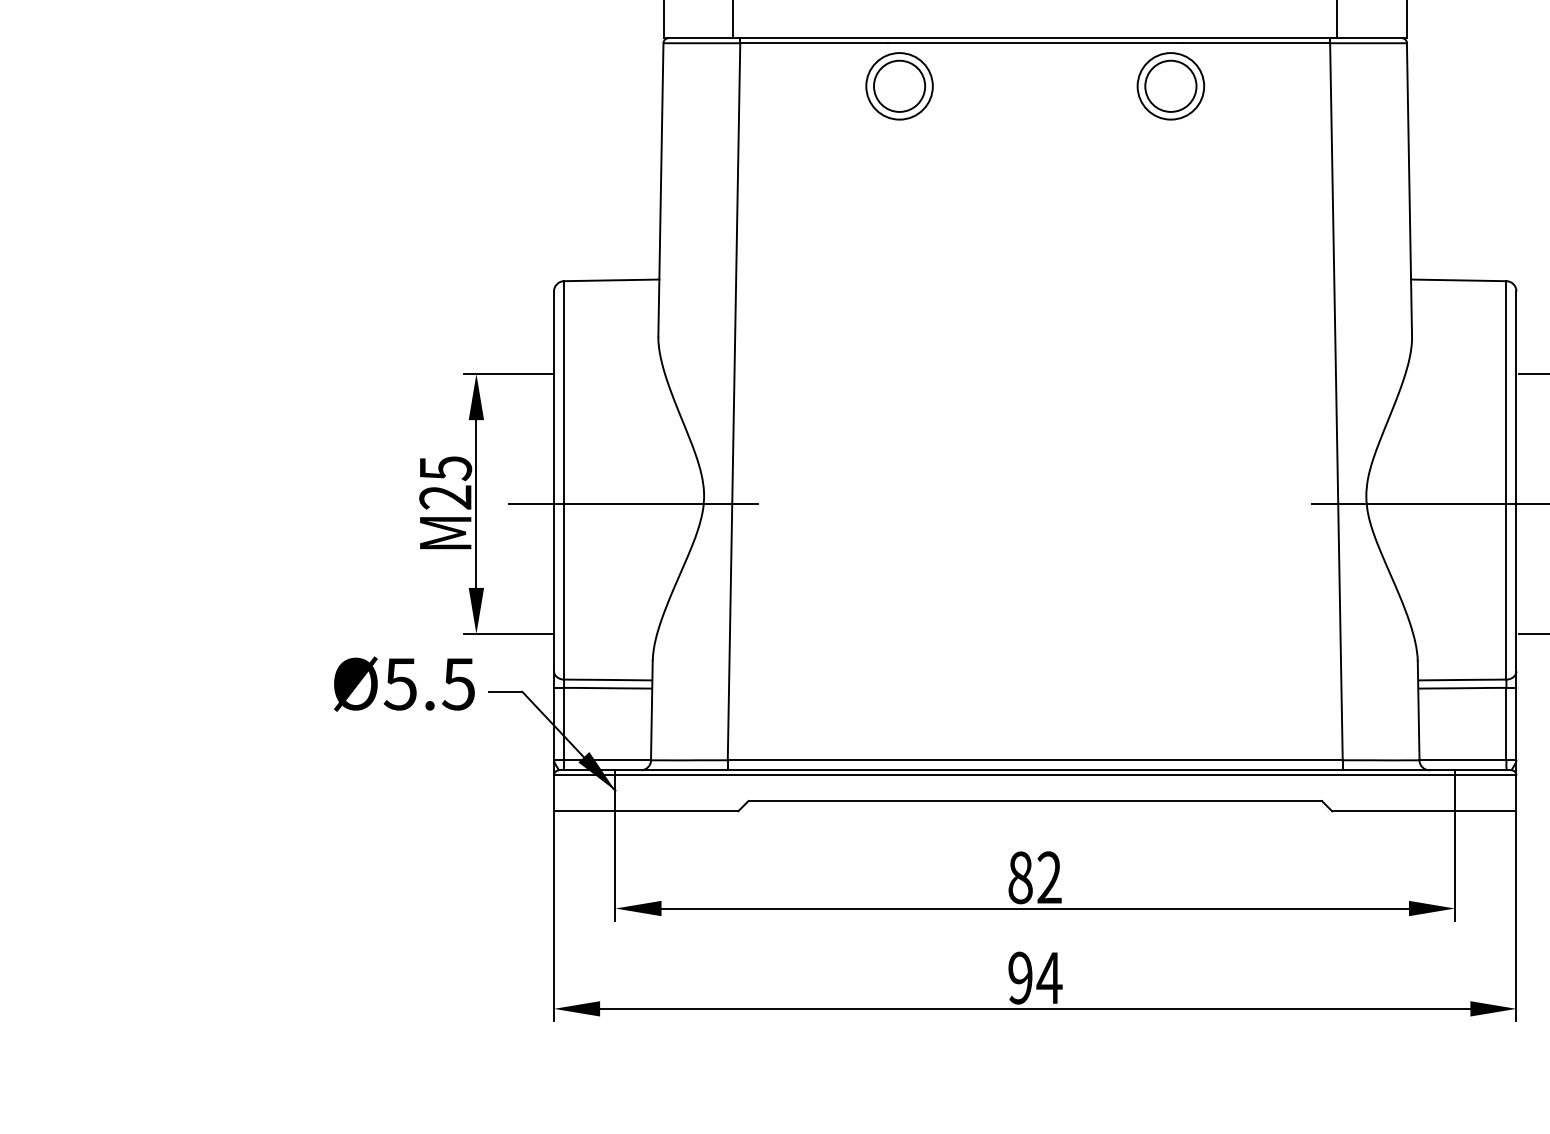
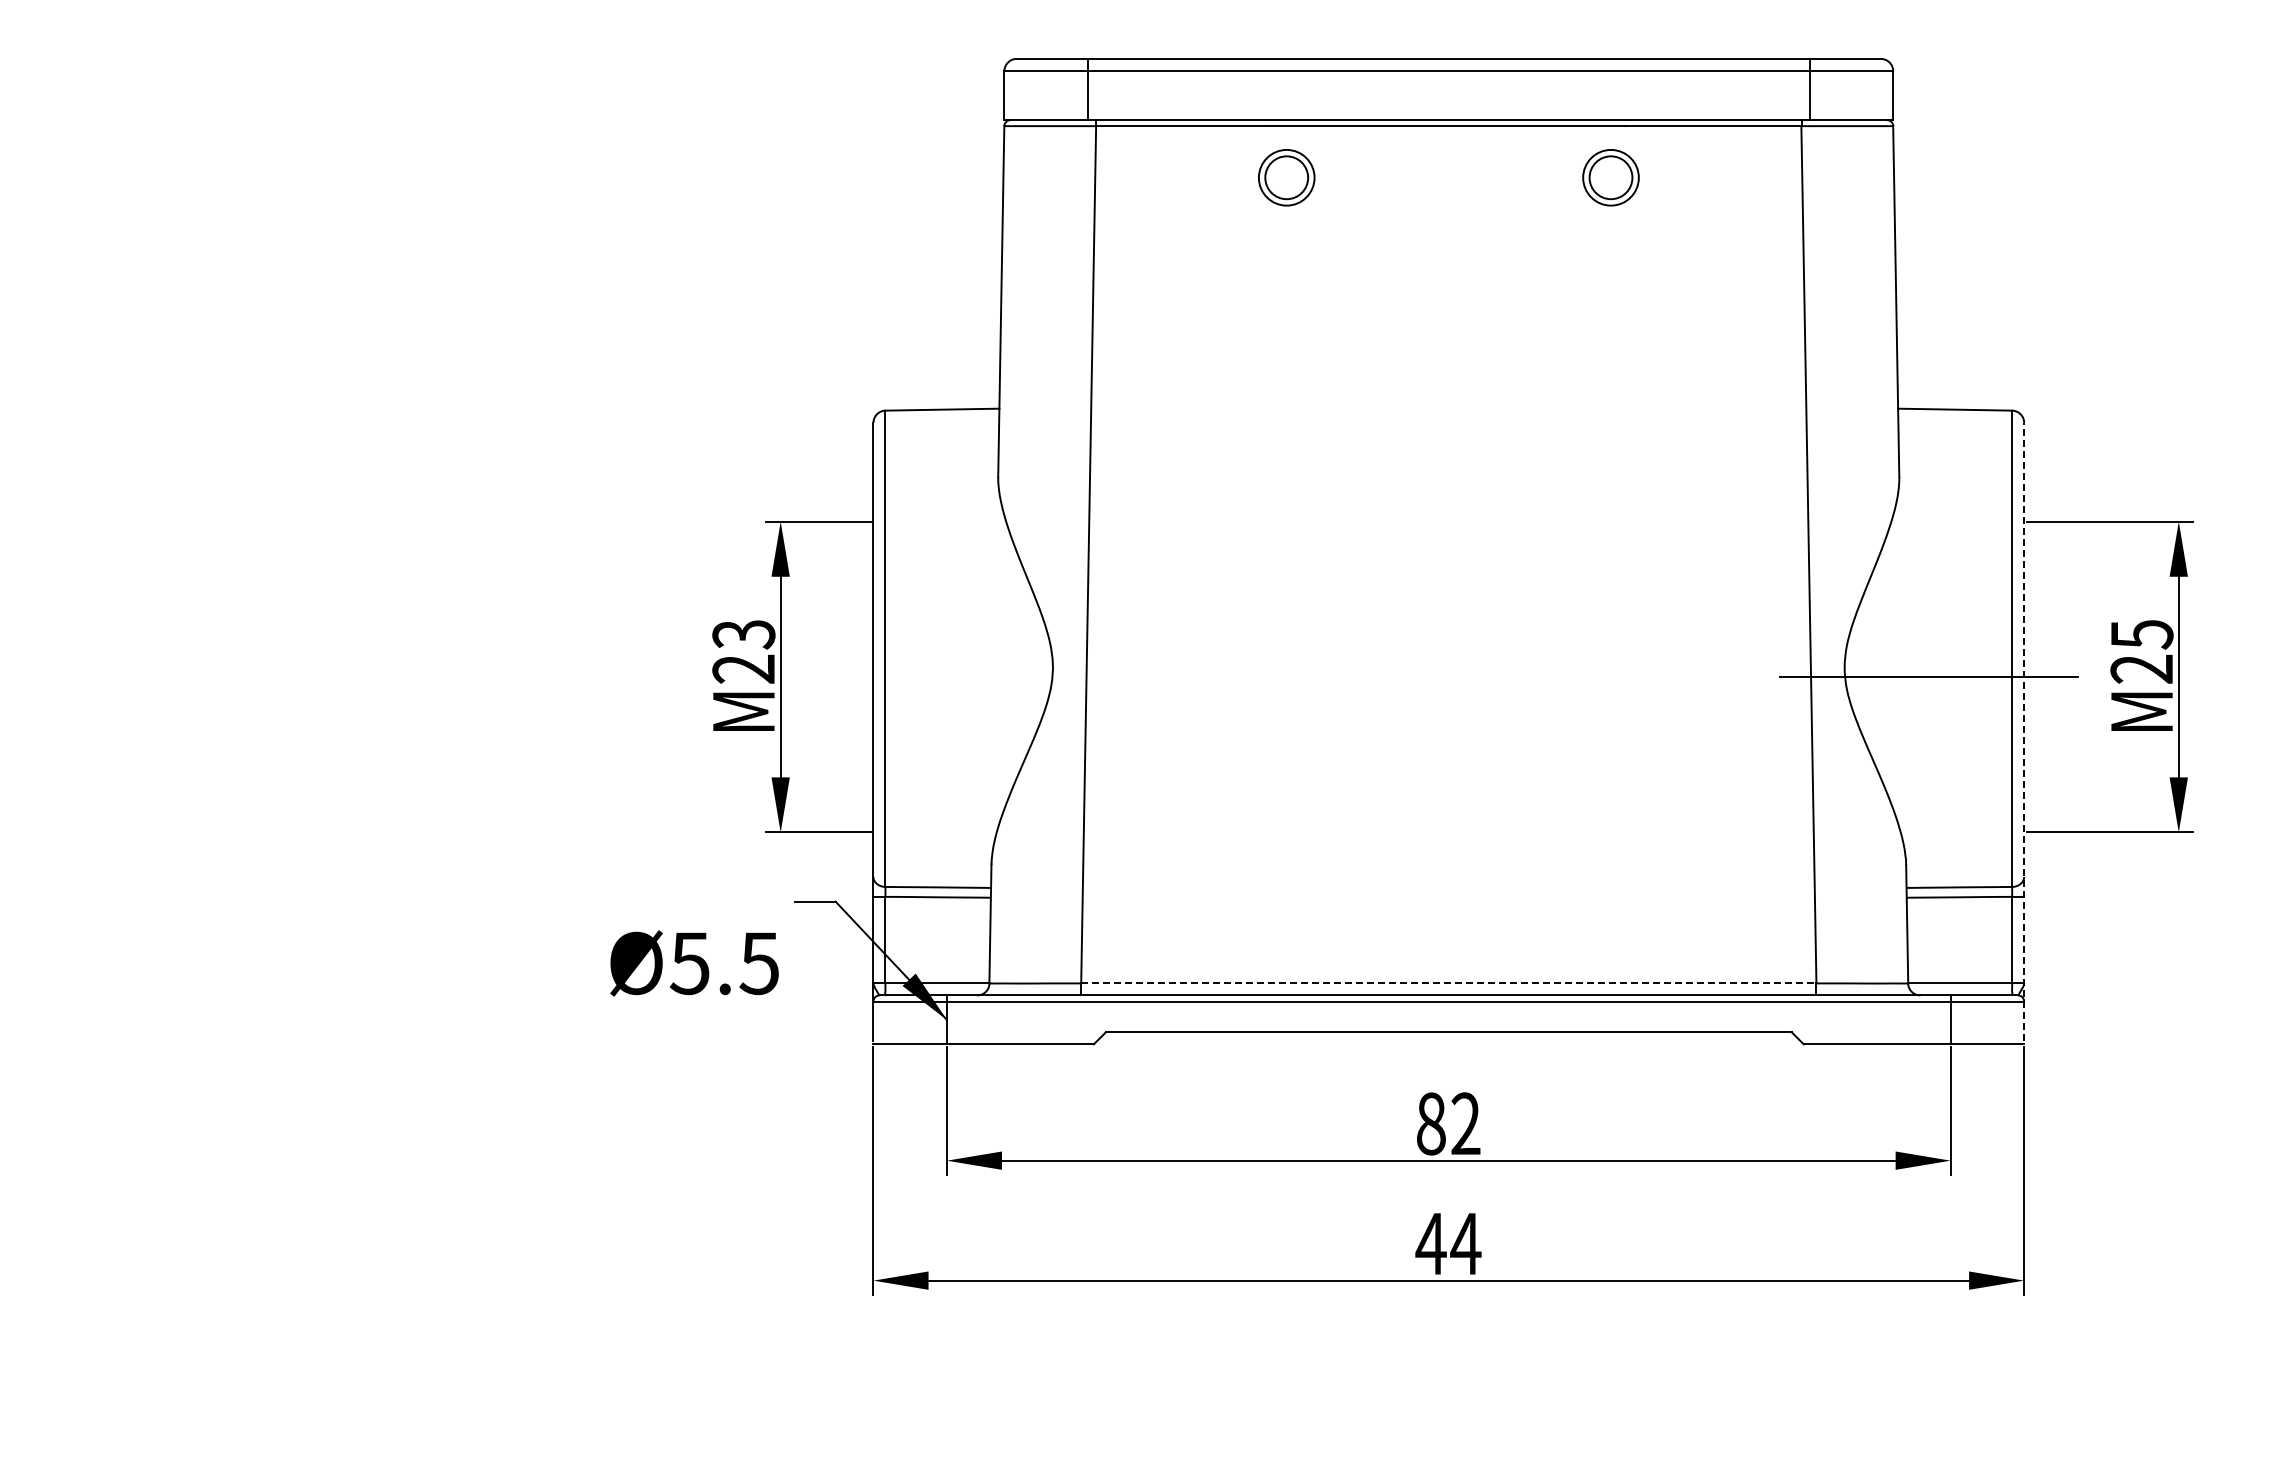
part: (899, 86) -> (1286, 177), size x0.7
part: (1170, 86) -> (1610, 177), size x0.7
text: (445, 468) -> (743, 634), M25 -> M23
line: (633, 504) -> (968, 677), removed
line: (1516, 549) -> (2024, 731), solid -> dashed
text: (404, 684) -> (694, 963), moved
line: (1035, 760) -> (1449, 983), solid -> dashed
text: (1019, 977) -> (1430, 1243), 94 -> 44

